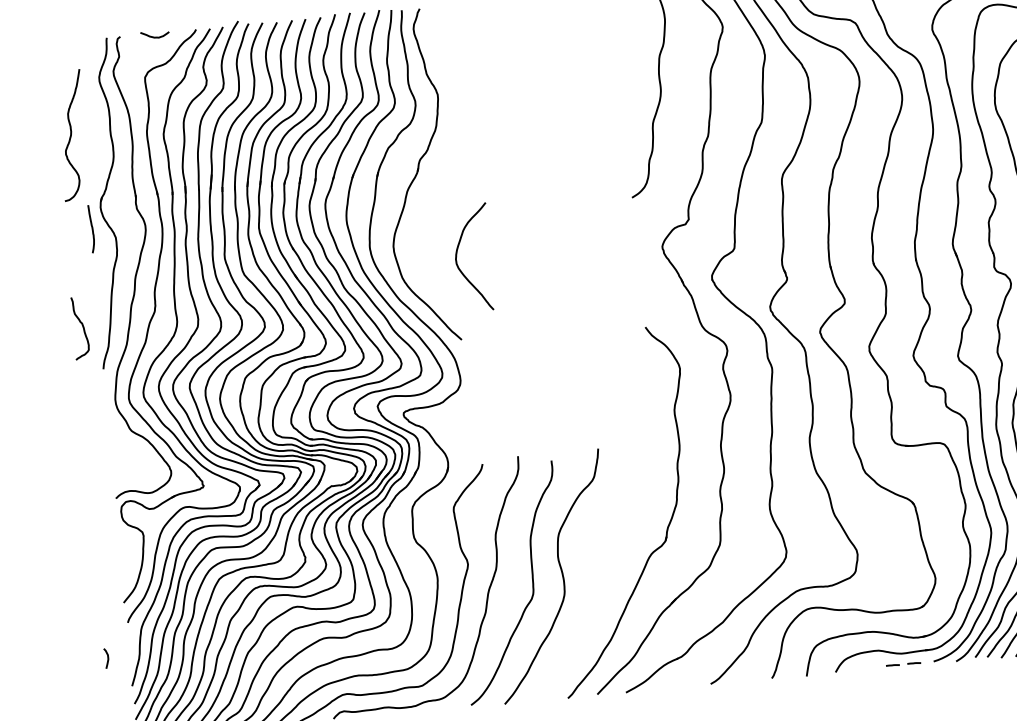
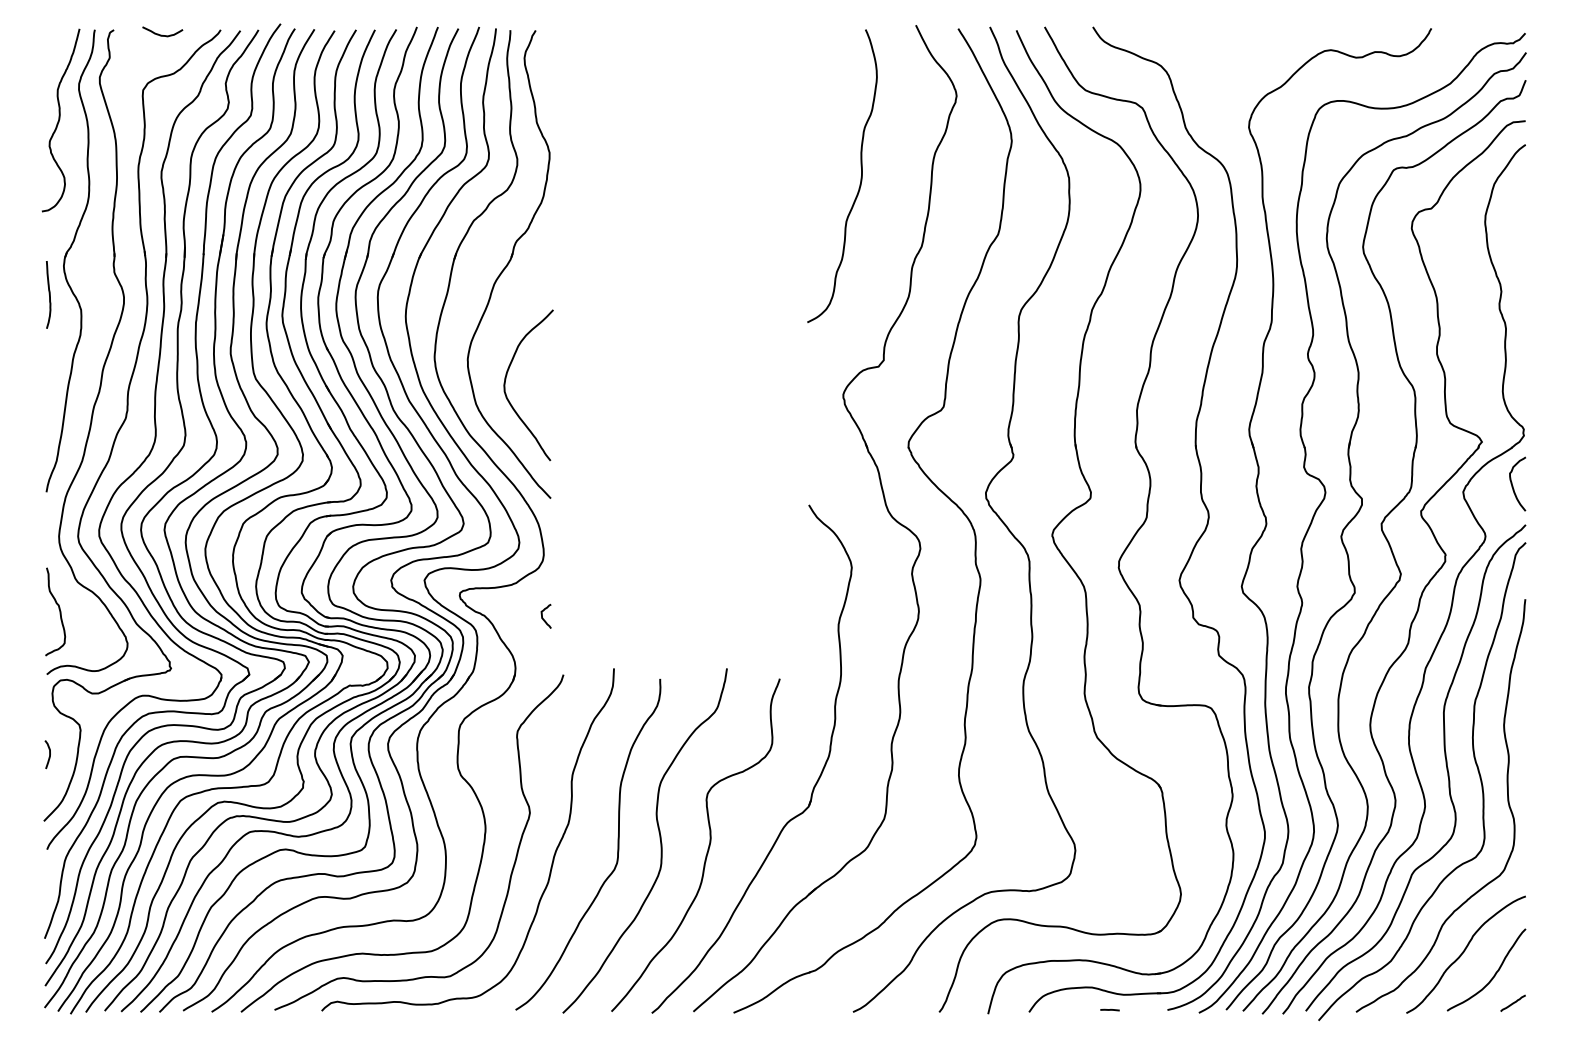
curve: (71, 134) -> (60, 119), moved
curve: (457, 255) -> (506, 379), moved
curve: (82, 326) -> (58, 609), moved
curve: (464, 424) -> (543, 617), added
curve: (596, 577) -> (707, 848), added
curve: (107, 658) -> (49, 754), moved
line: (913, 663) -> (1139, 1009), removed

